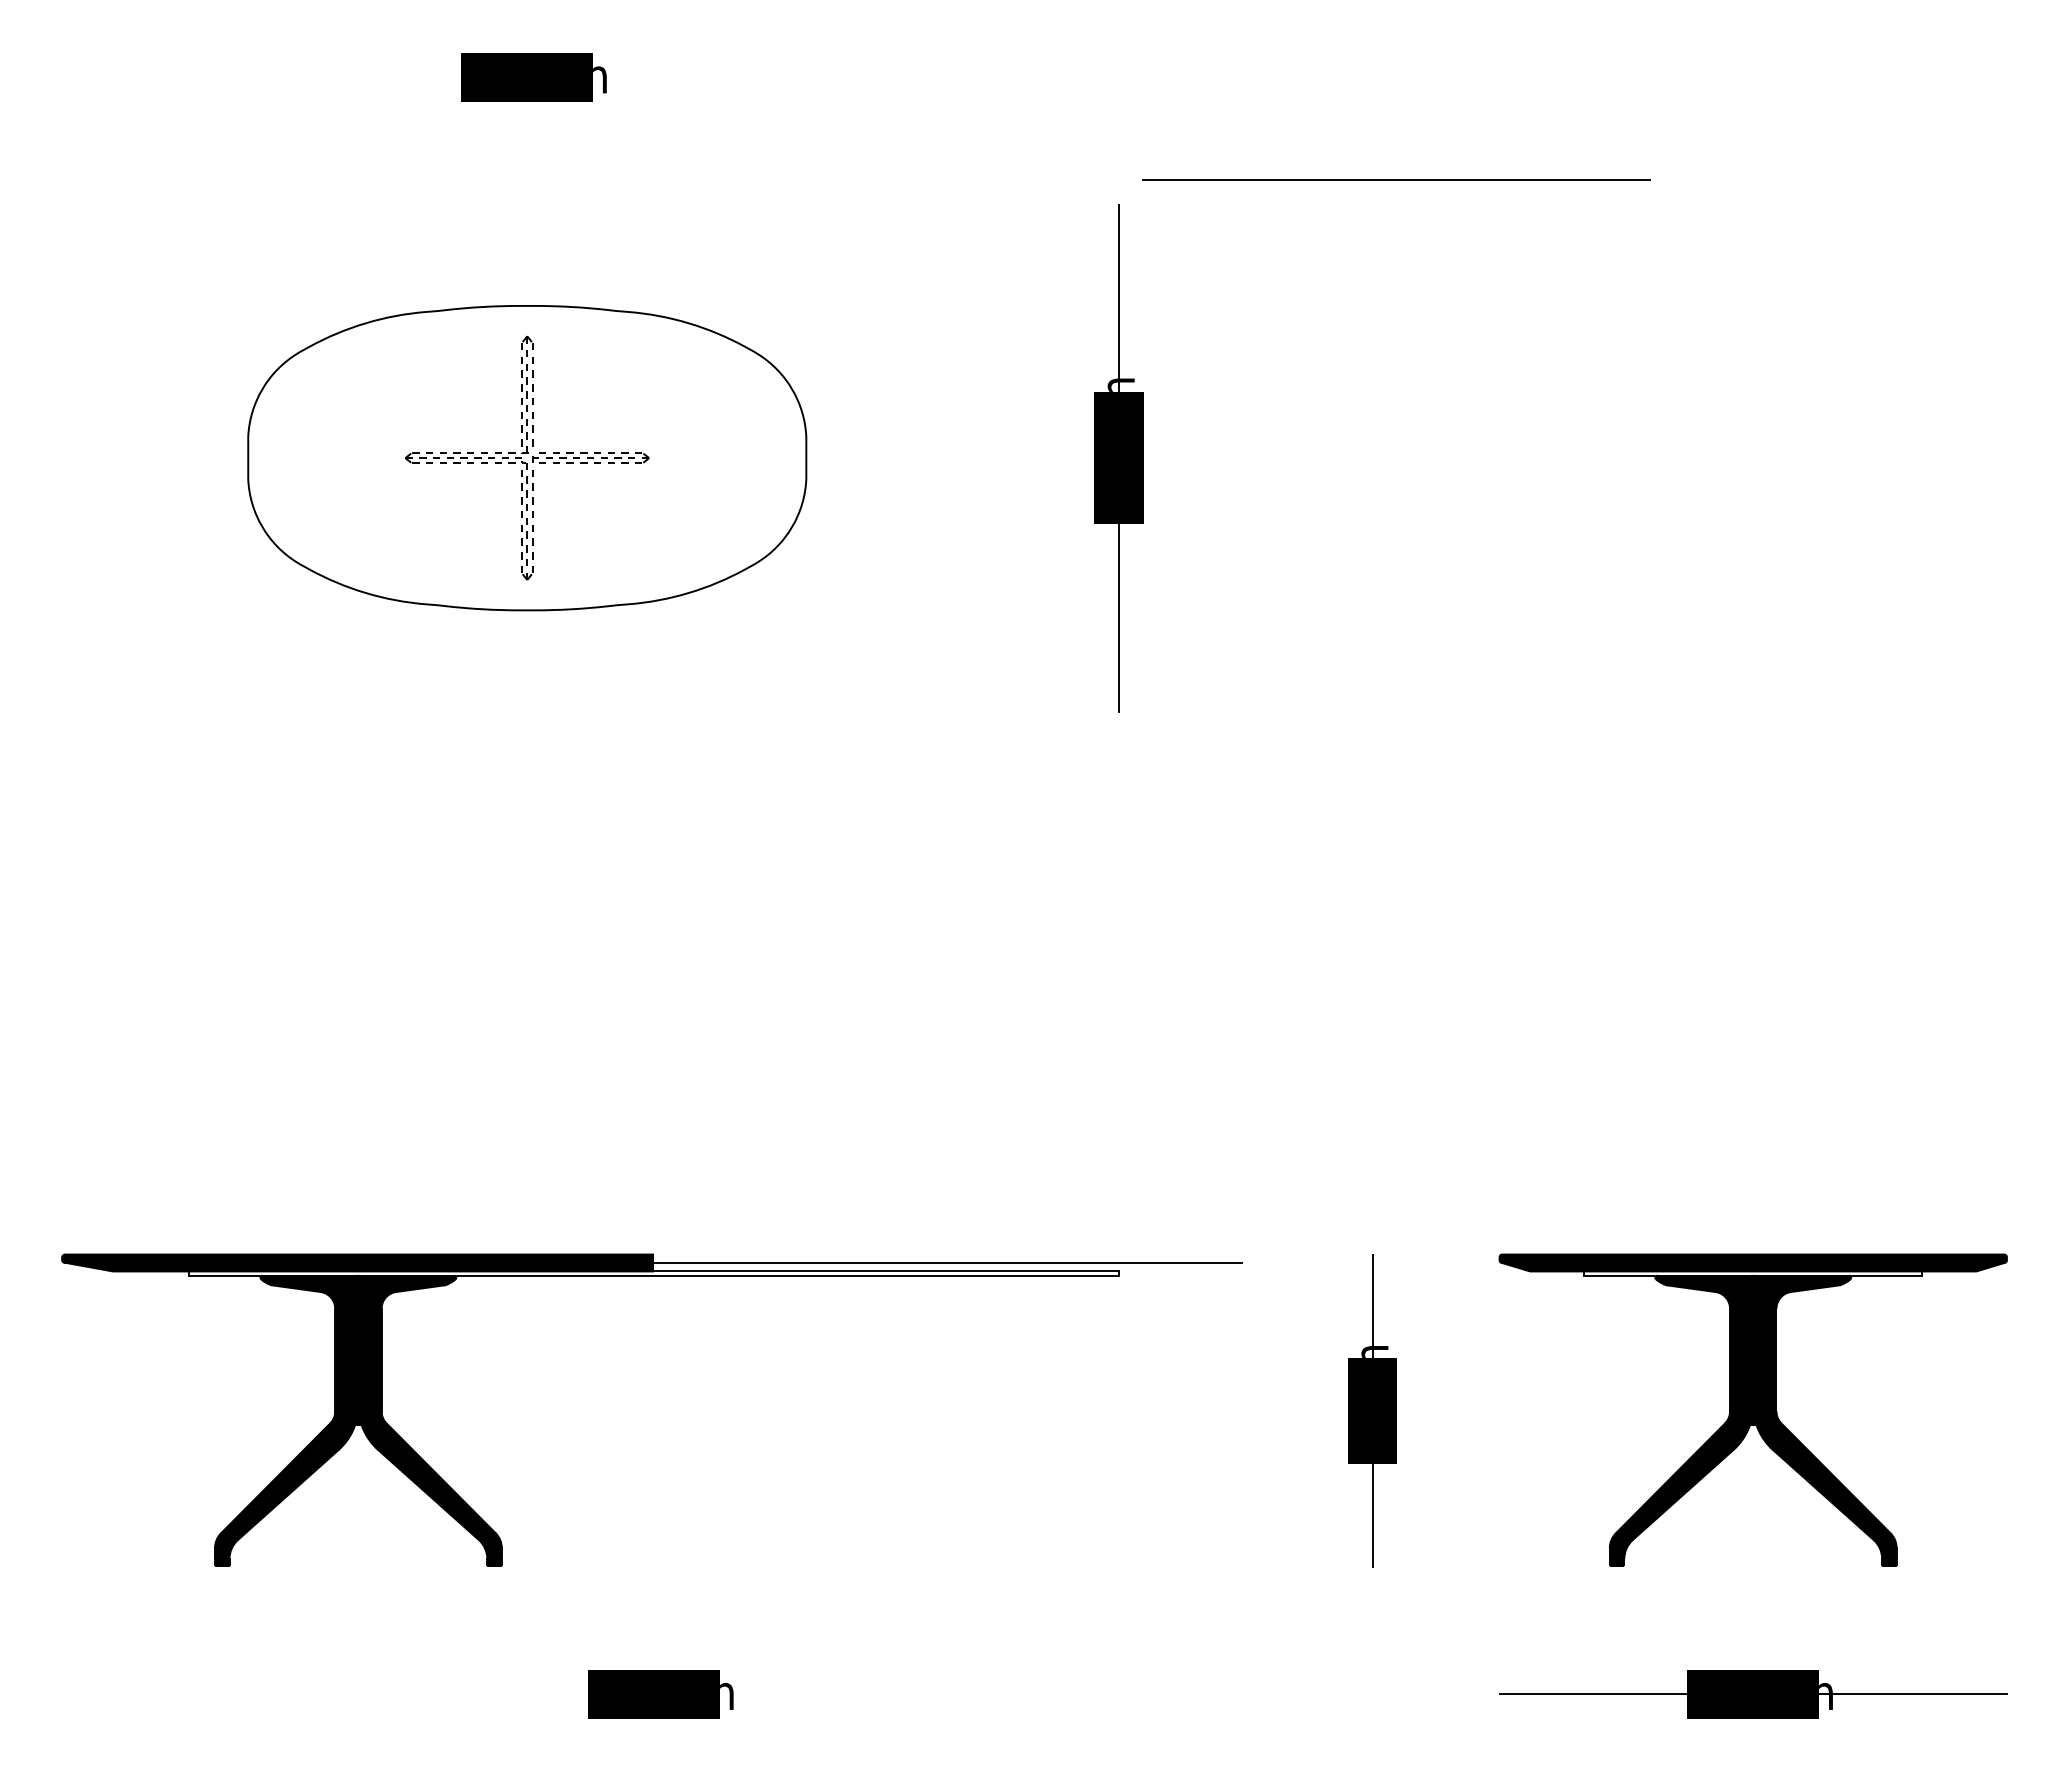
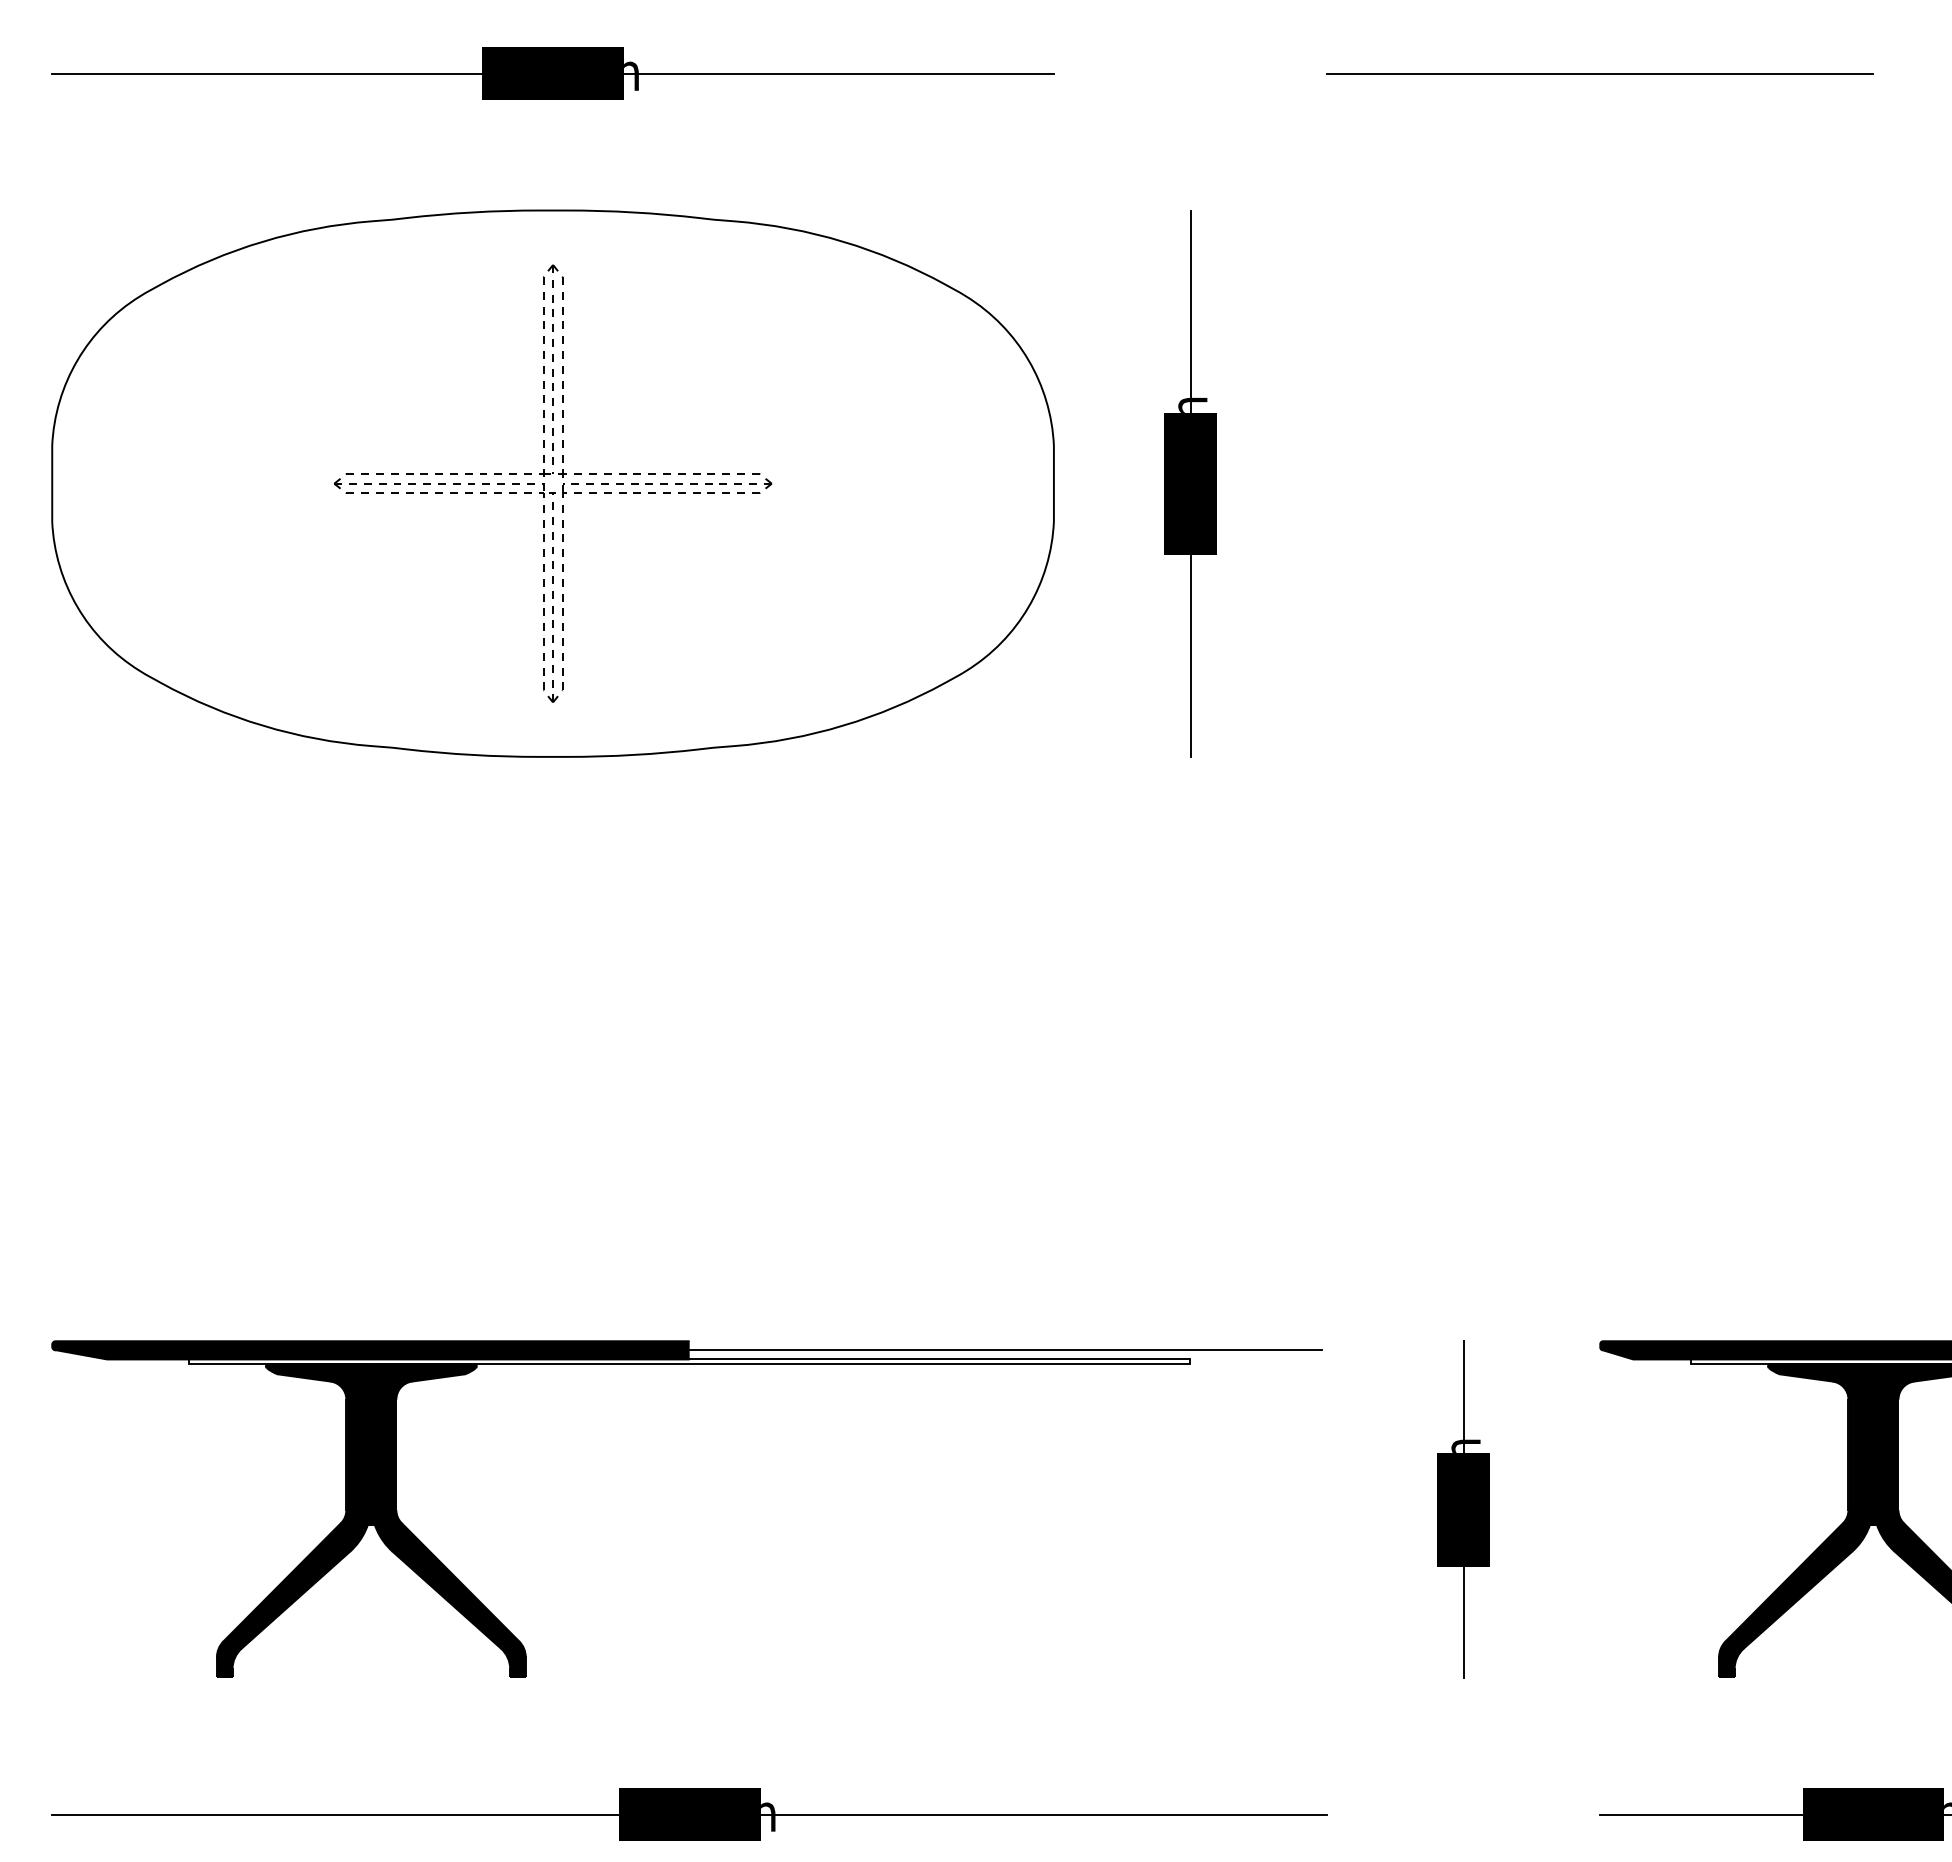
line: (527, 77) -> (553, 73), added
line: (1396, 179) -> (1600, 73), moved
part: (527, 457) -> (553, 482), size x1.67
line: (653, 1694) -> (689, 1815), added

